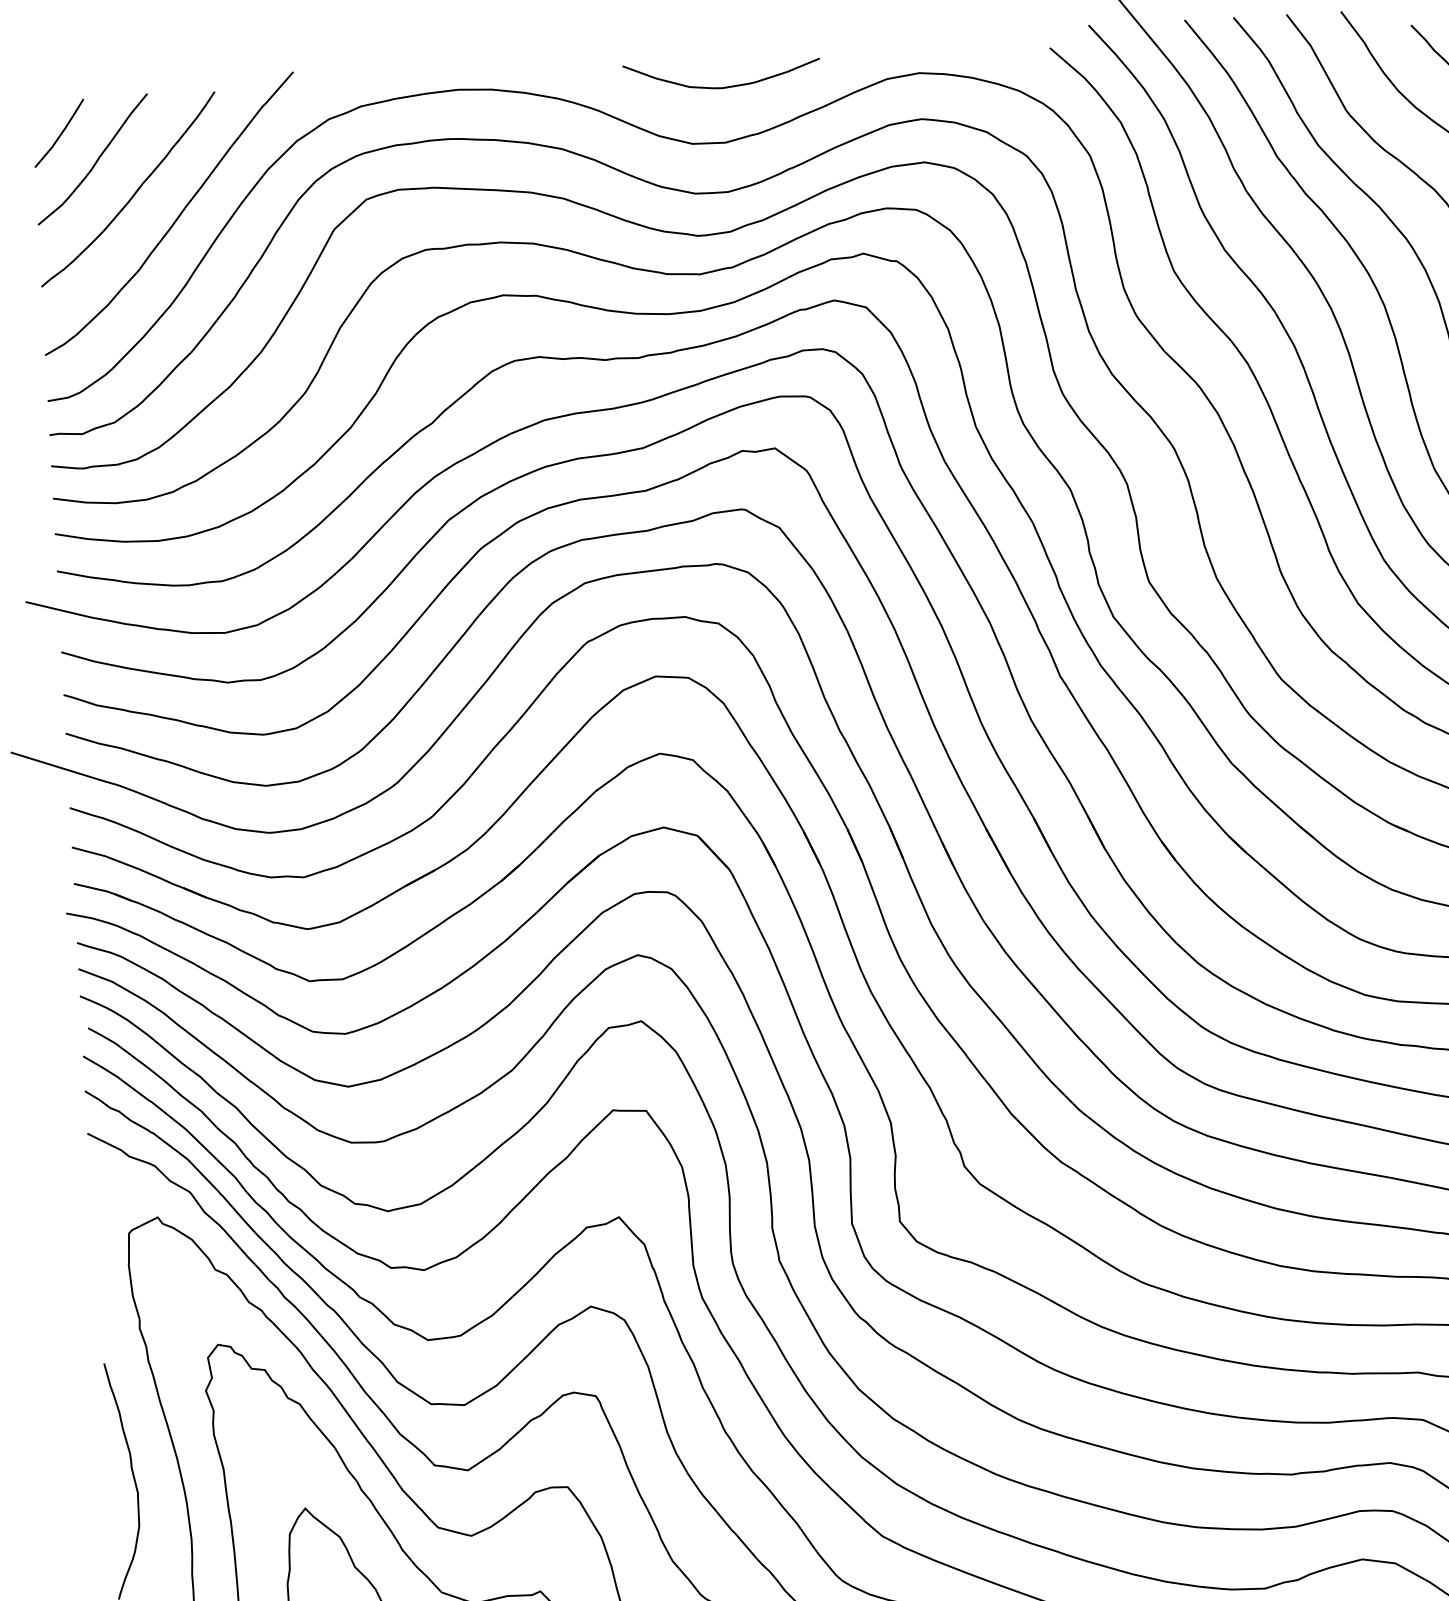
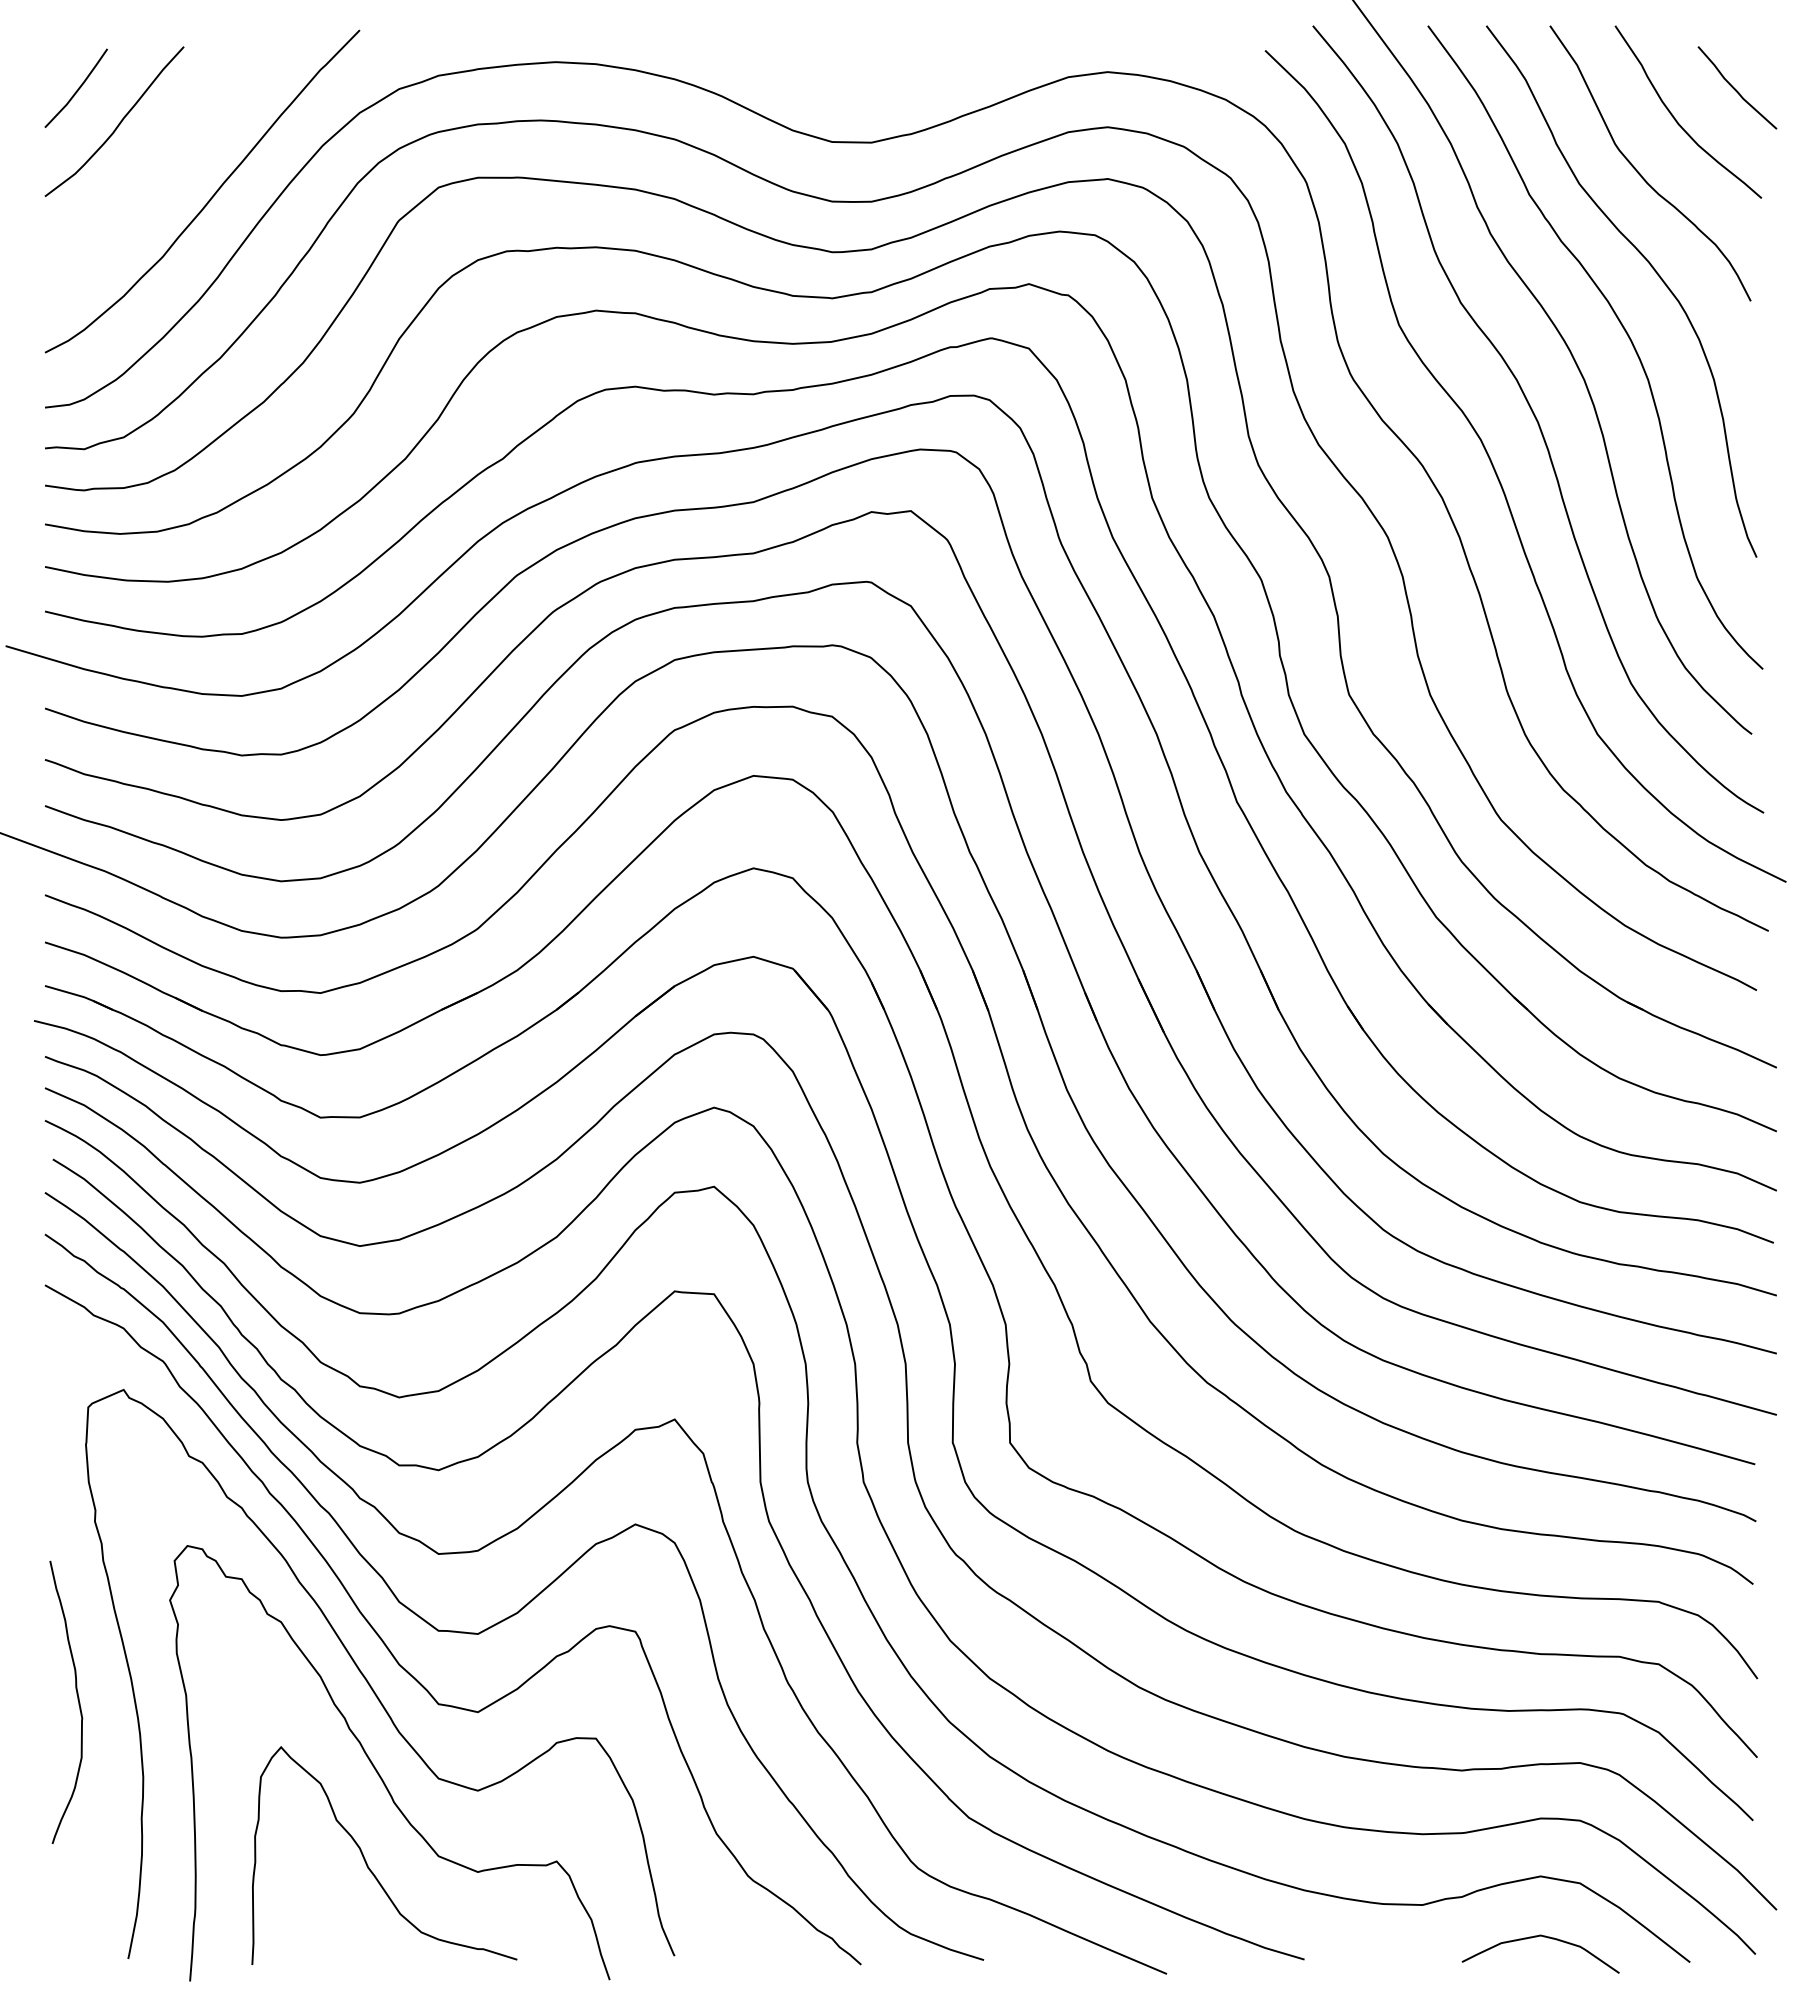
curve: (726, 86) -> (876, 75), removed
curve: (133, 193) -> (161, 165), removed

